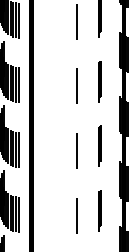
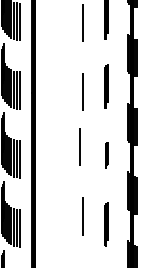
part: (99, 146) -> (106, 155), size x0.6
line: (77, 150) -> (79, 146), moved
line: (77, 215) -> (82, 216), moved

